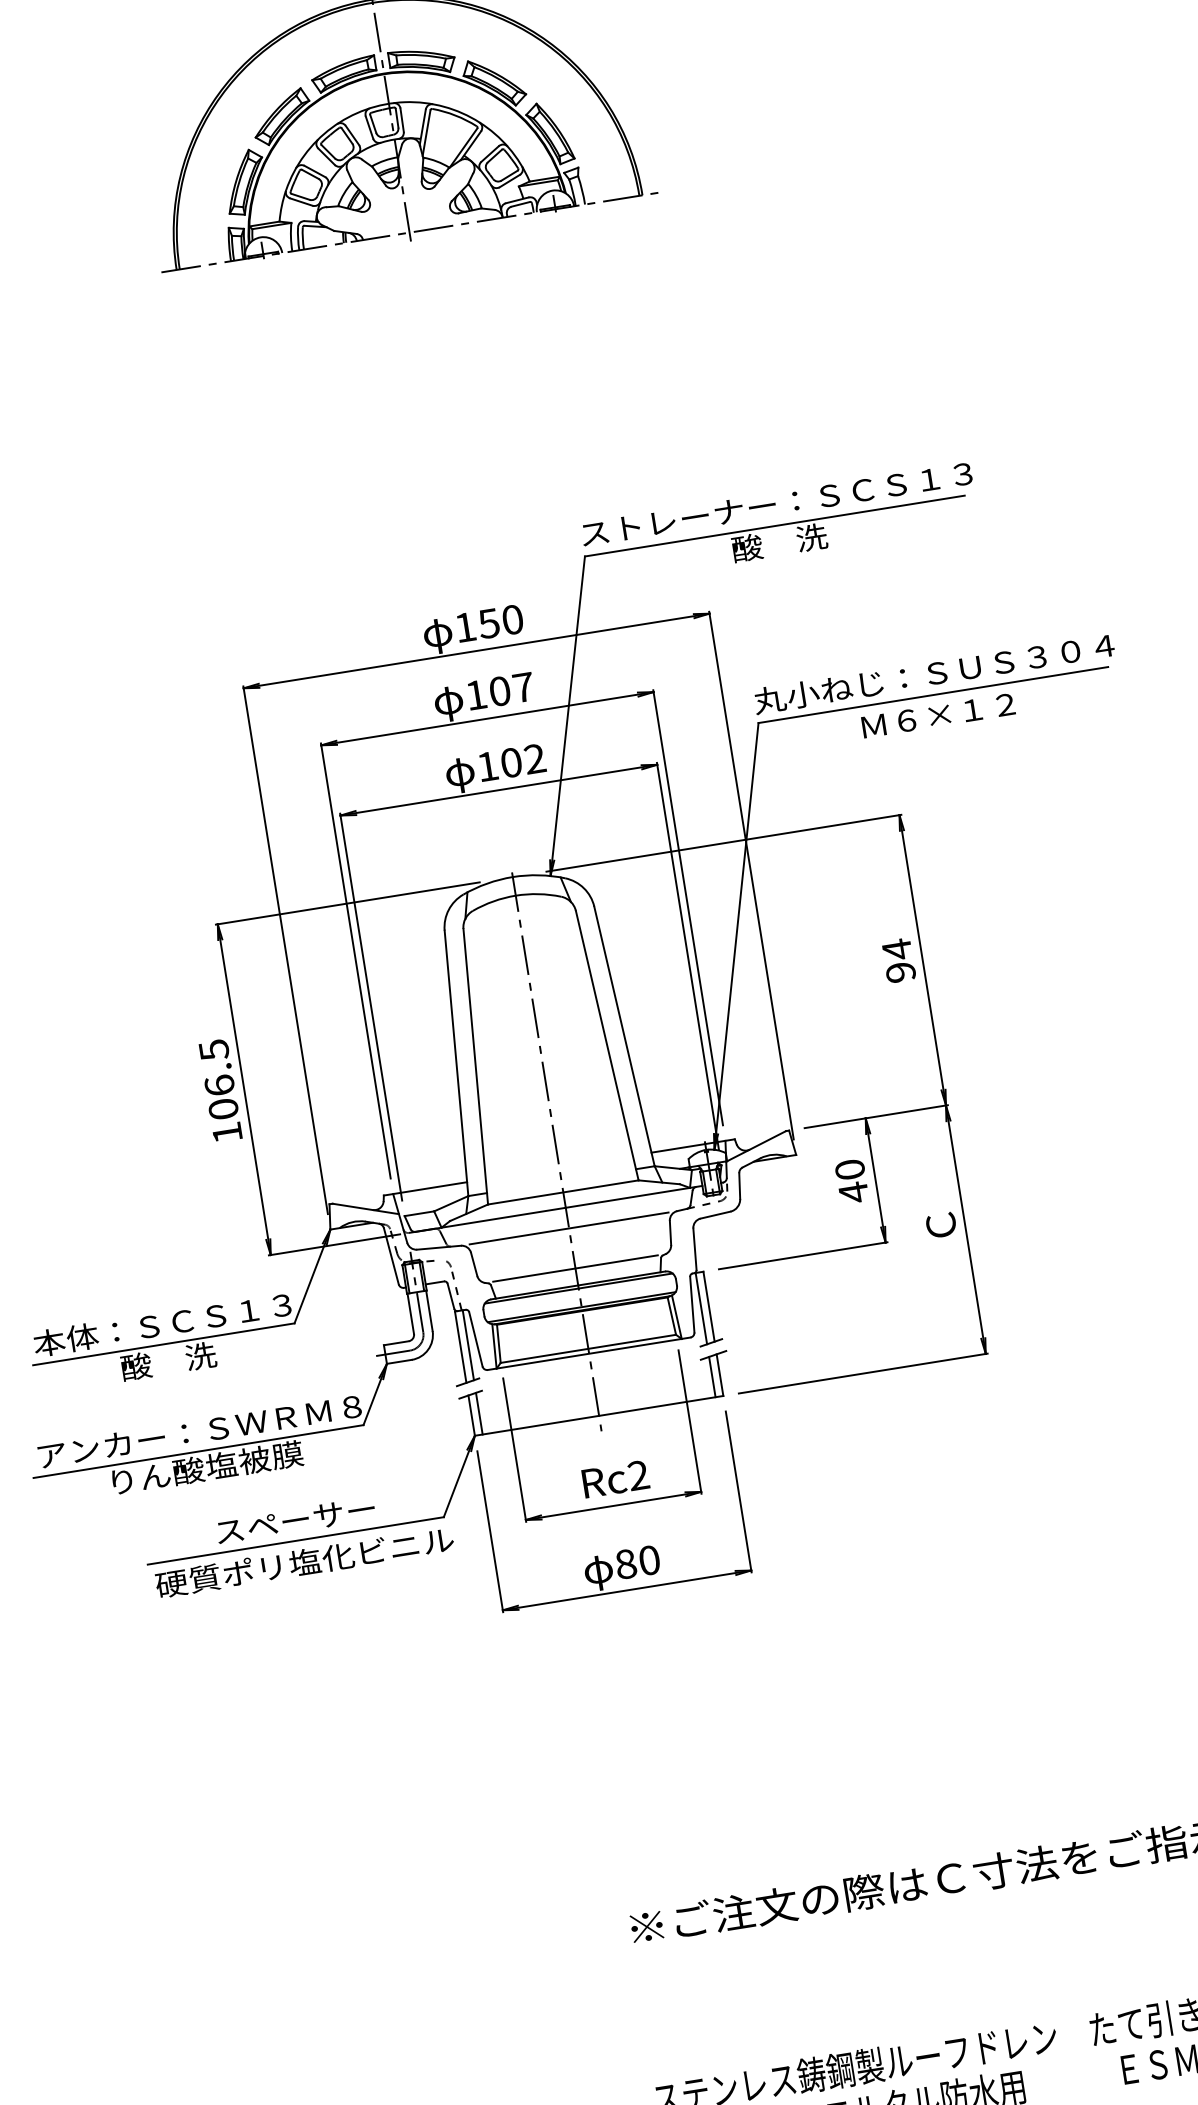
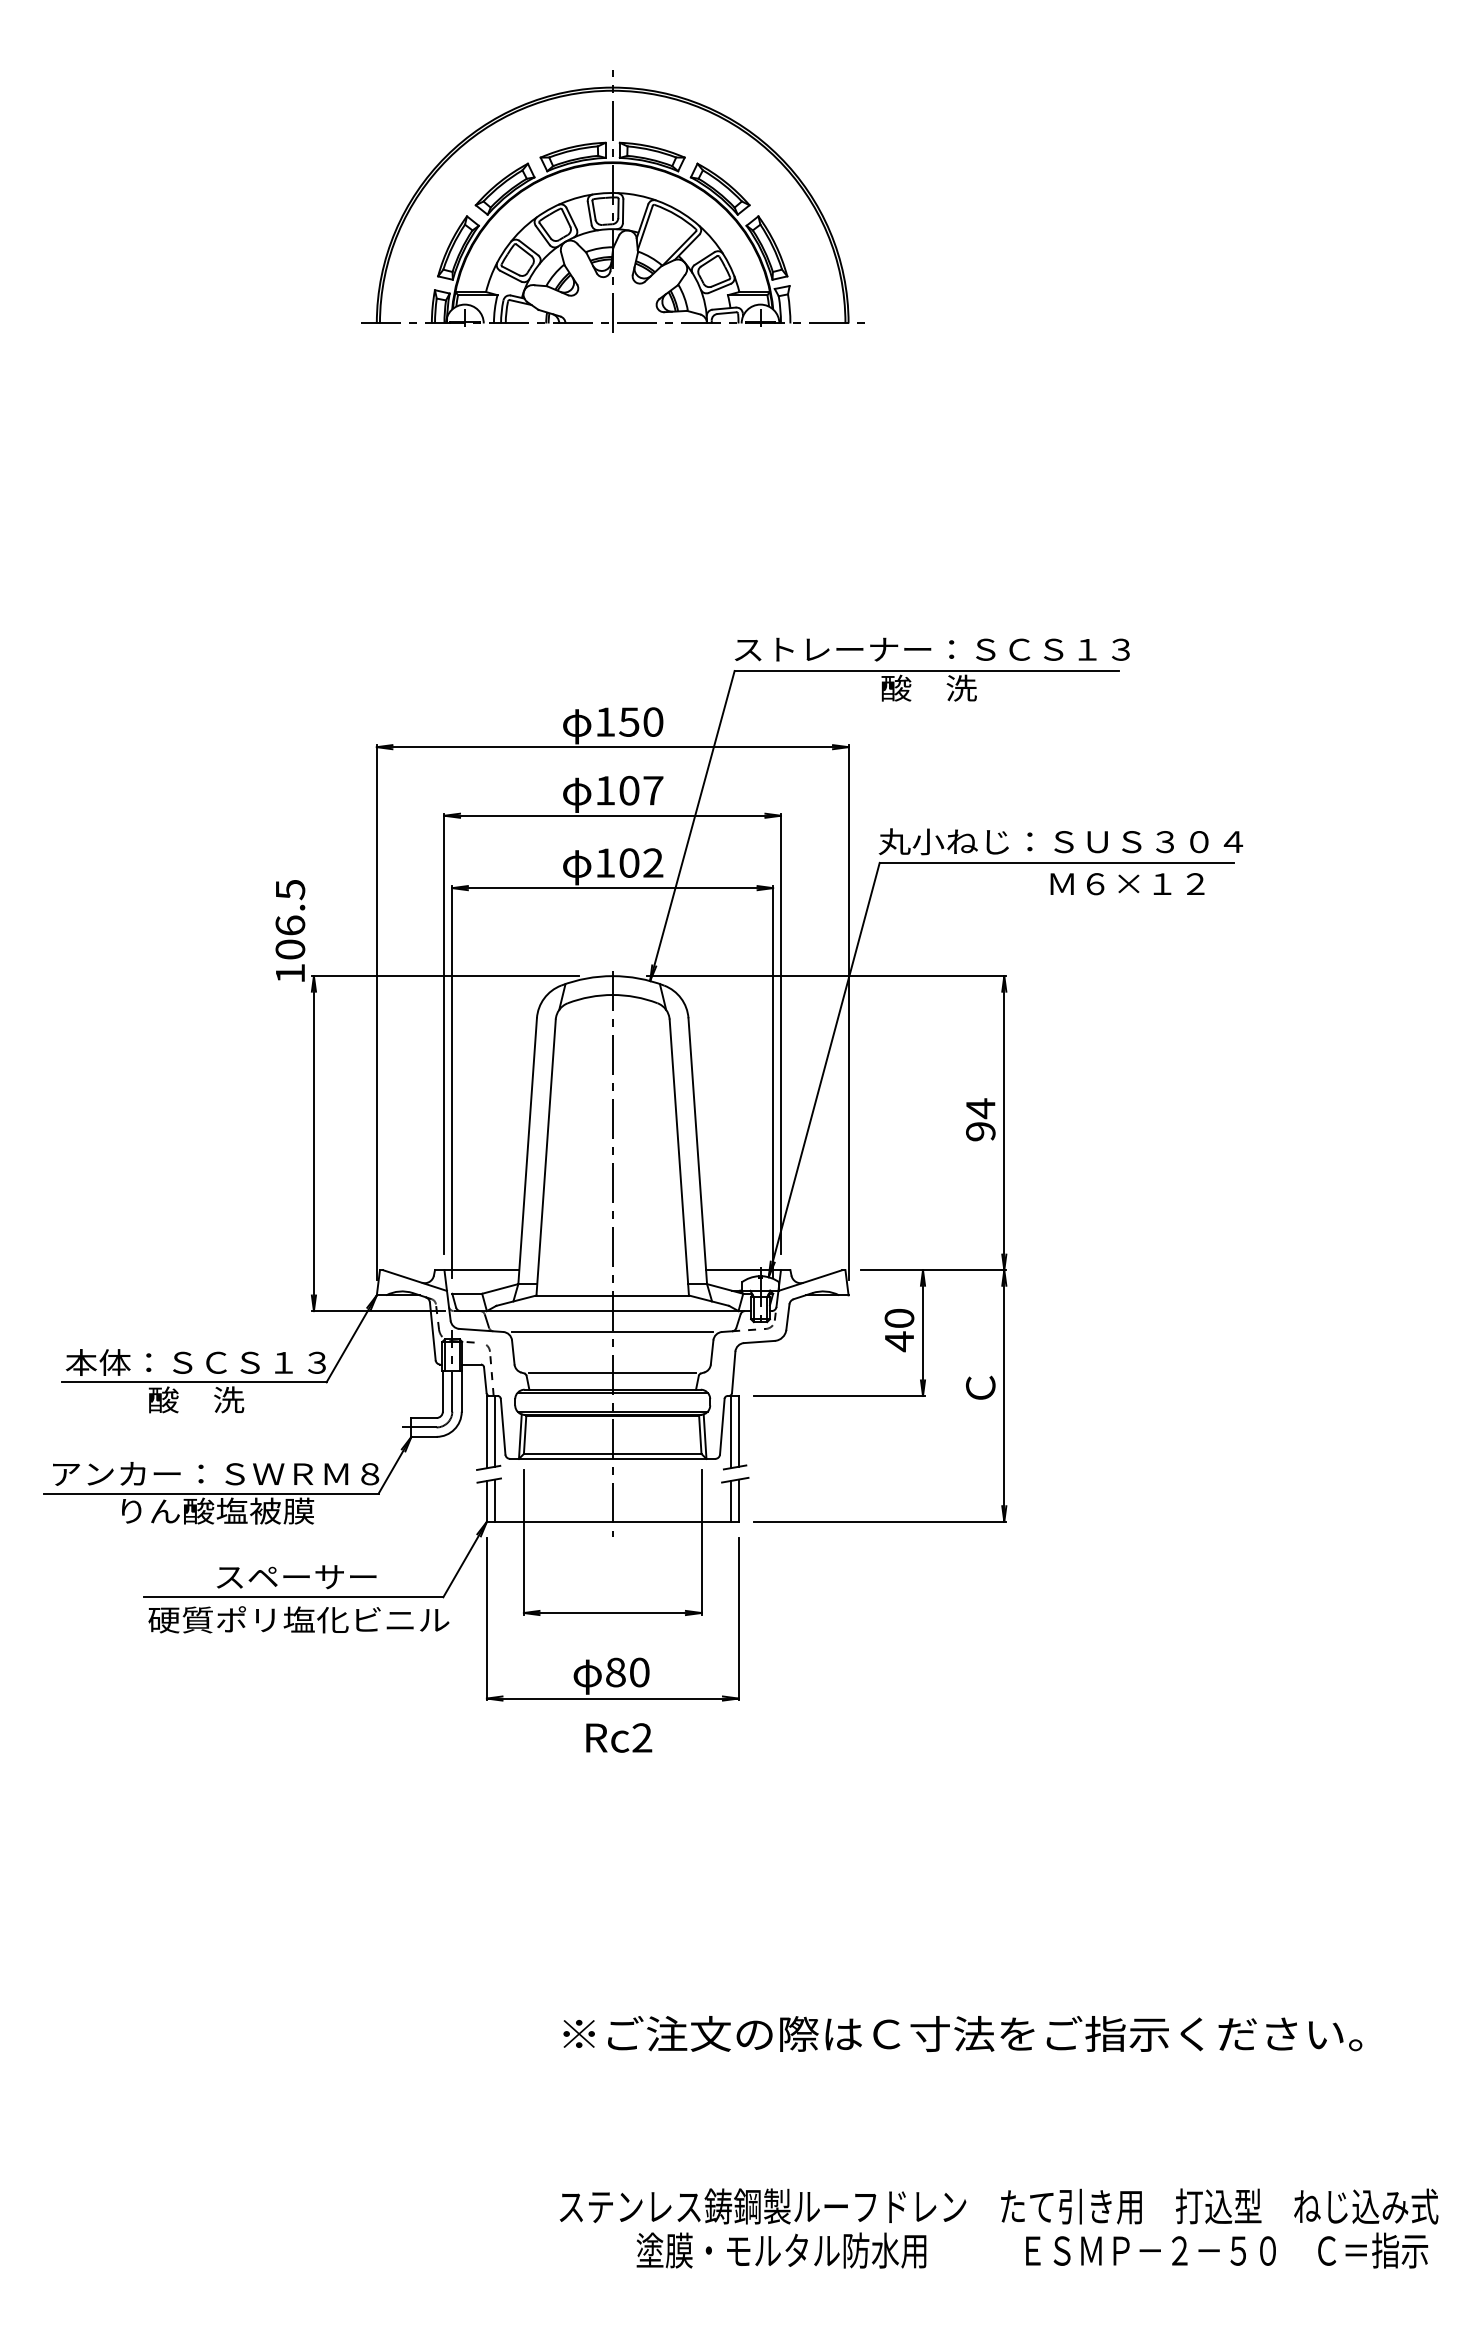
text: (938, 716) -> (1127, 884), moved
text: (220, 1090) -> (290, 930), moved
text: (616, 1478) -> (619, 1737), moved

